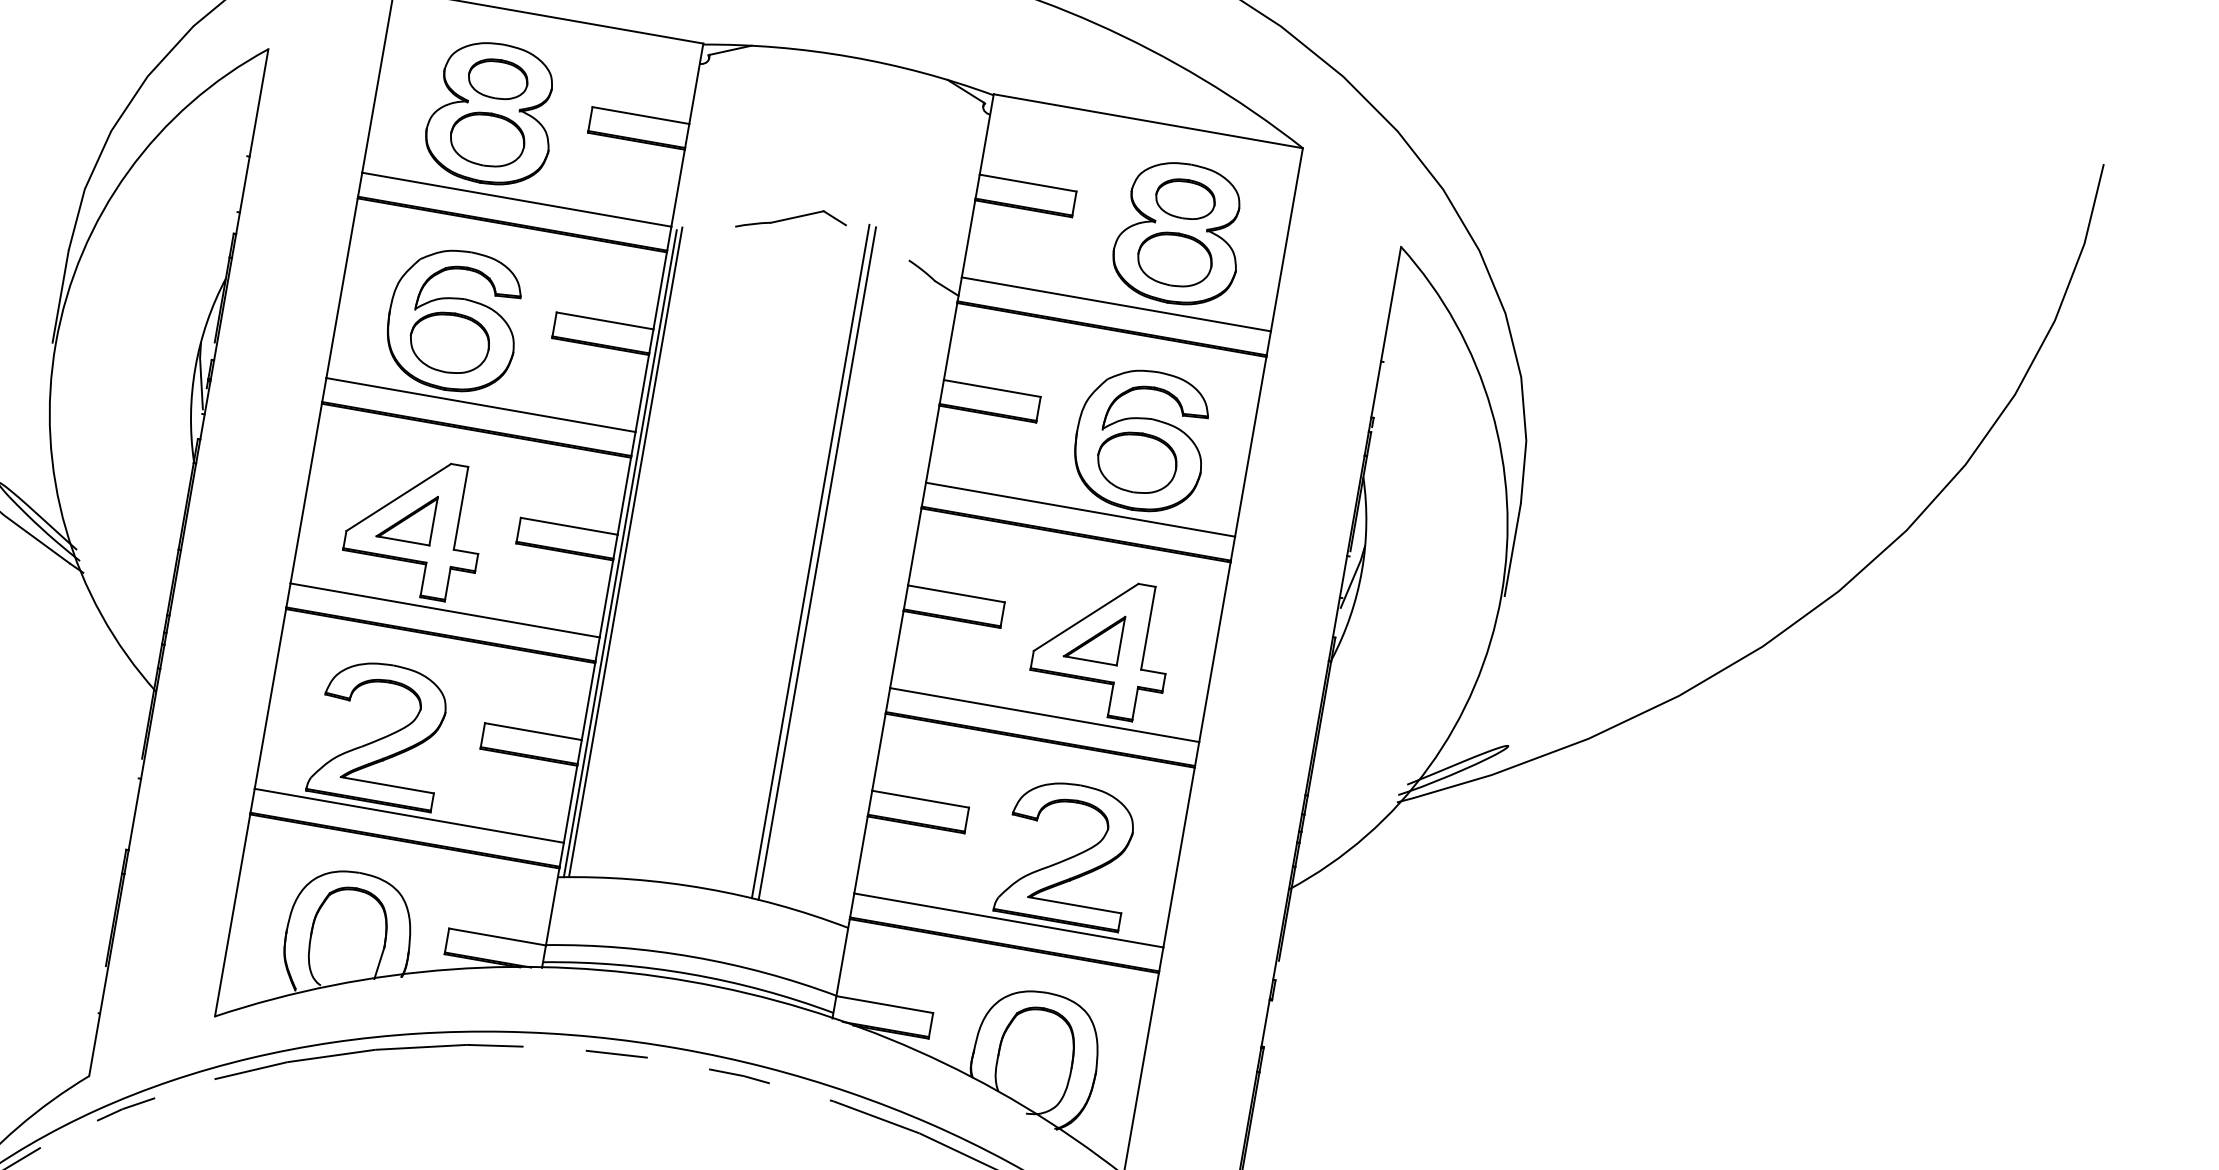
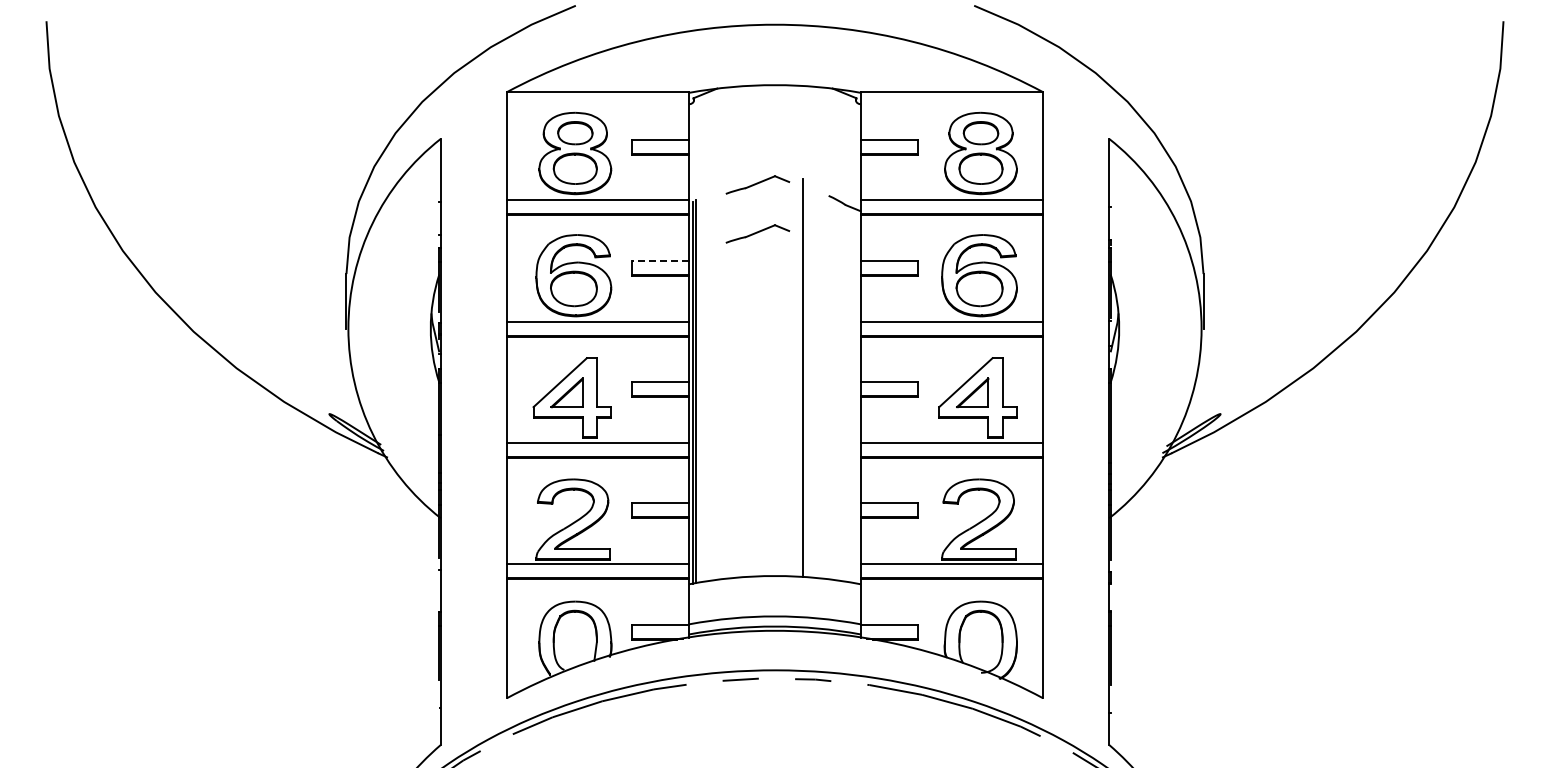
part: (777, 303) -> (757, 233), added
line: (604, 320) -> (660, 260), solid -> dashed
line: (817, 563) -> (806, 378), removed

